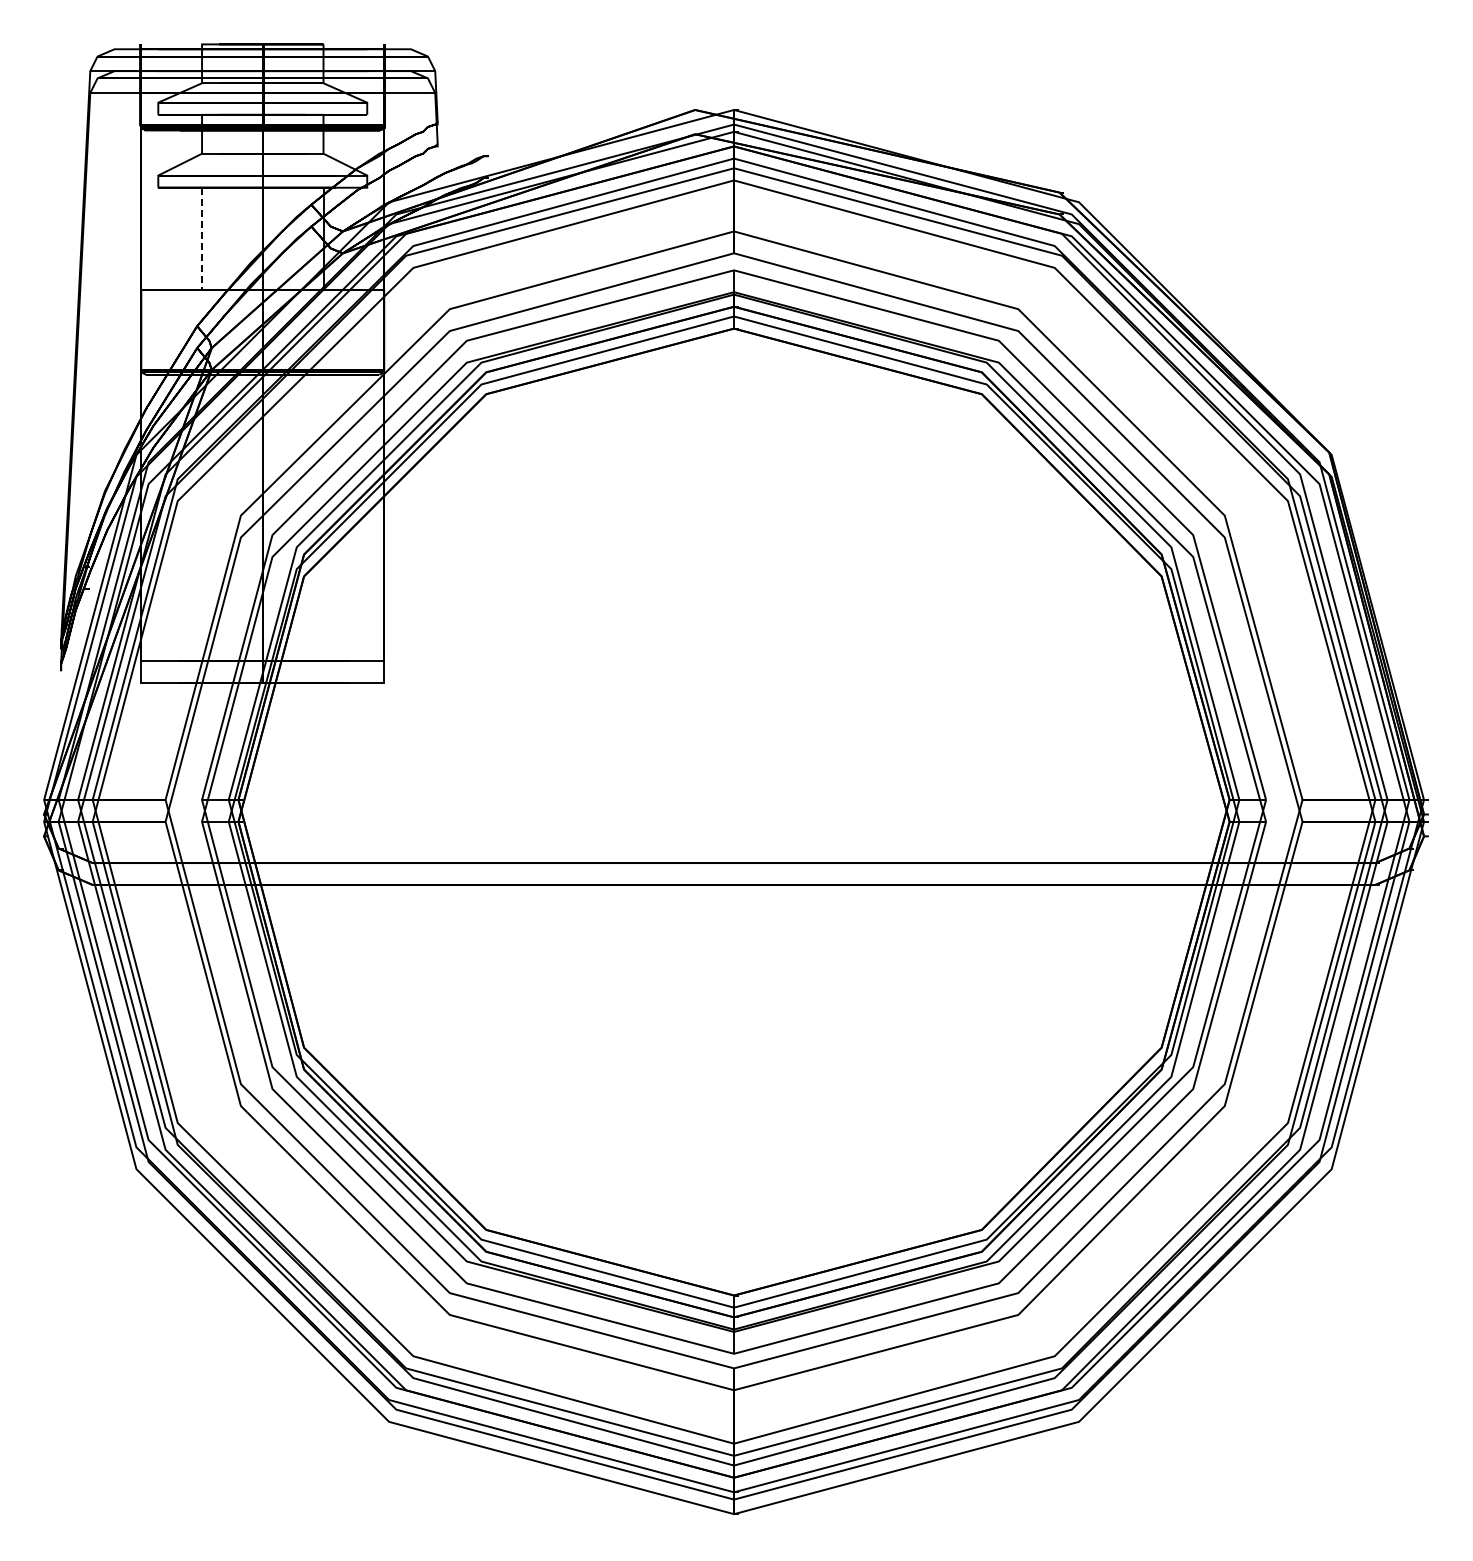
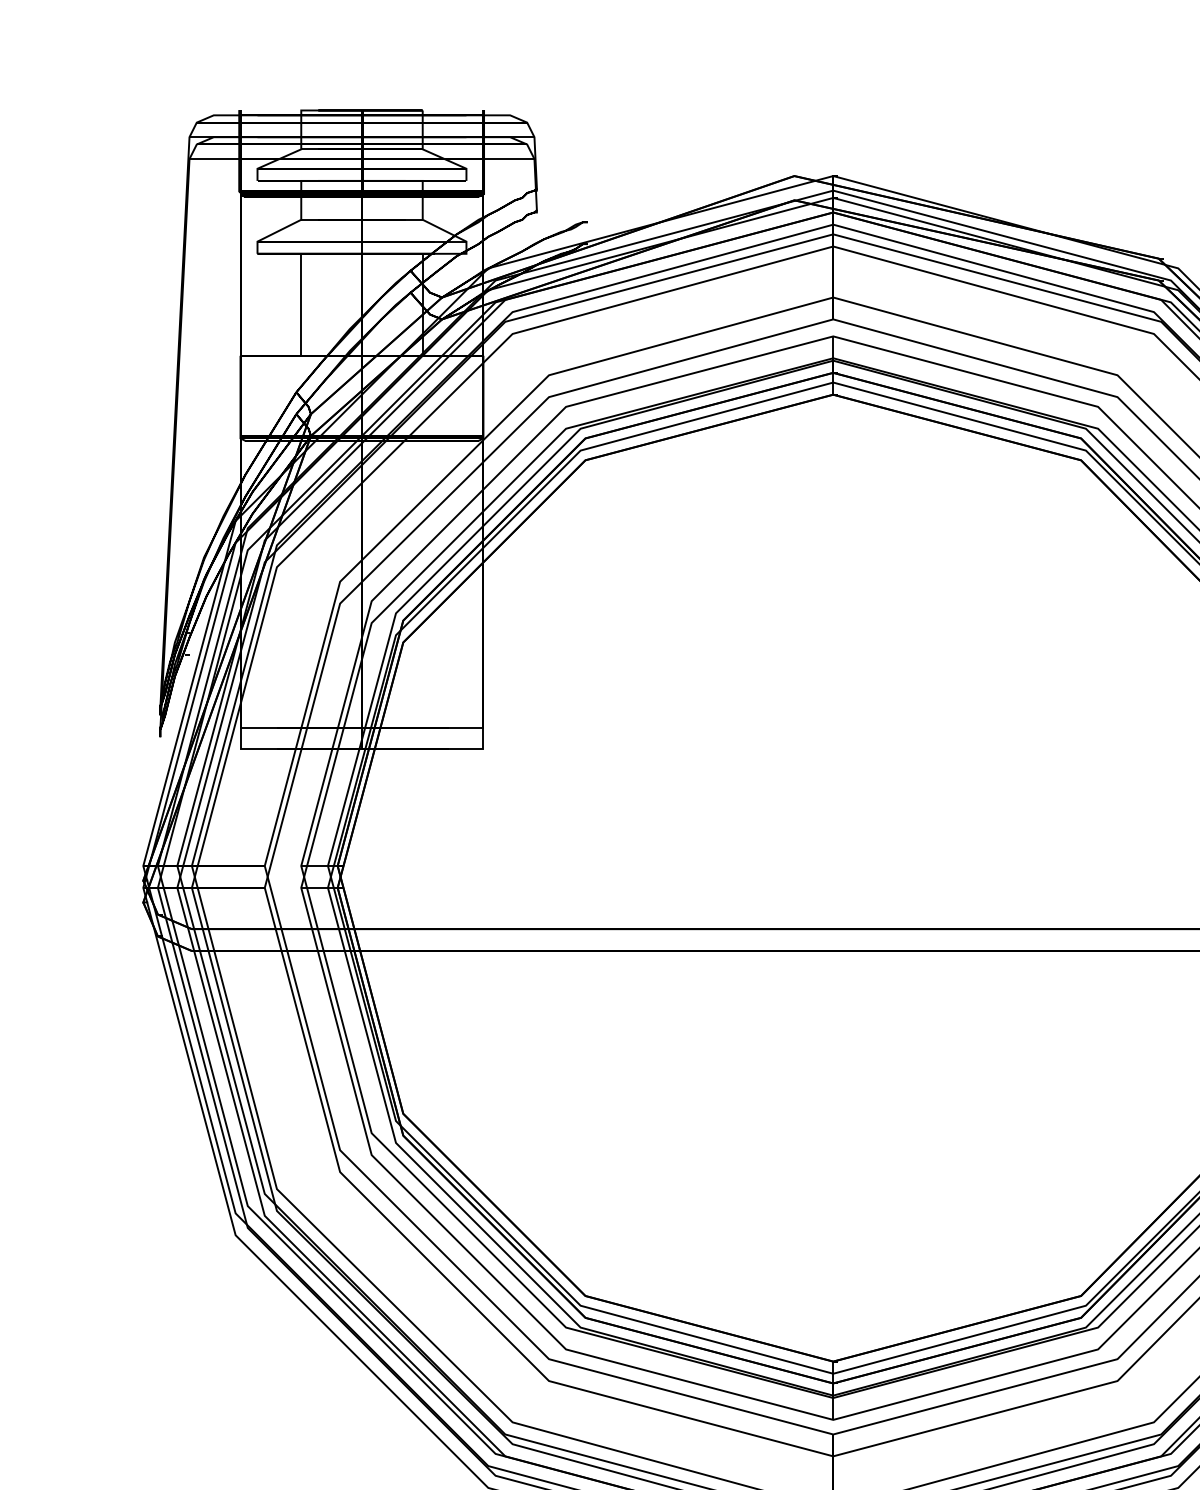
line: (202, 239) -> (301, 305), dashed -> solid

